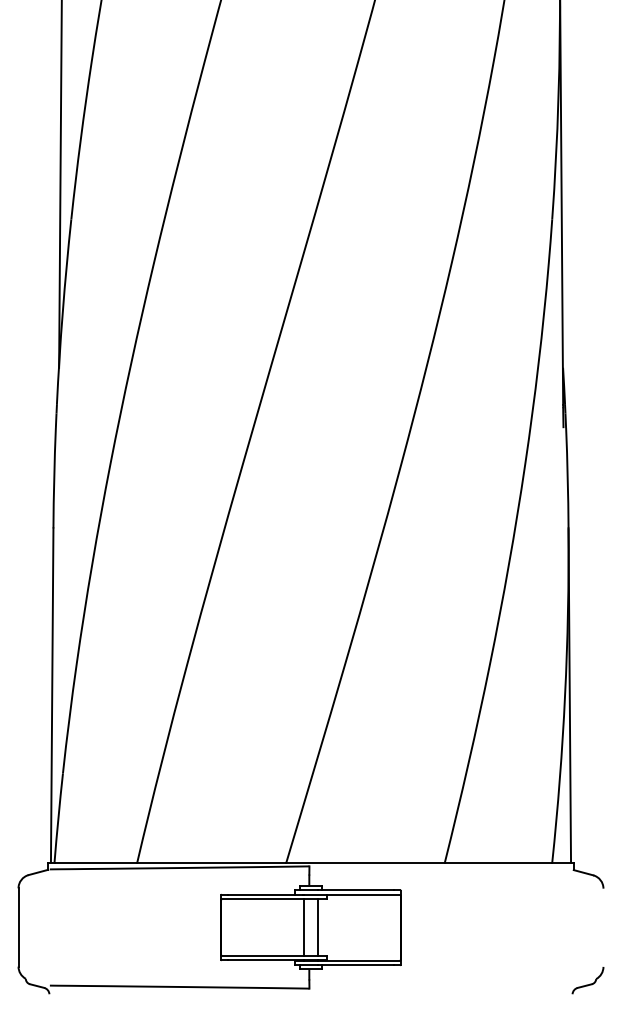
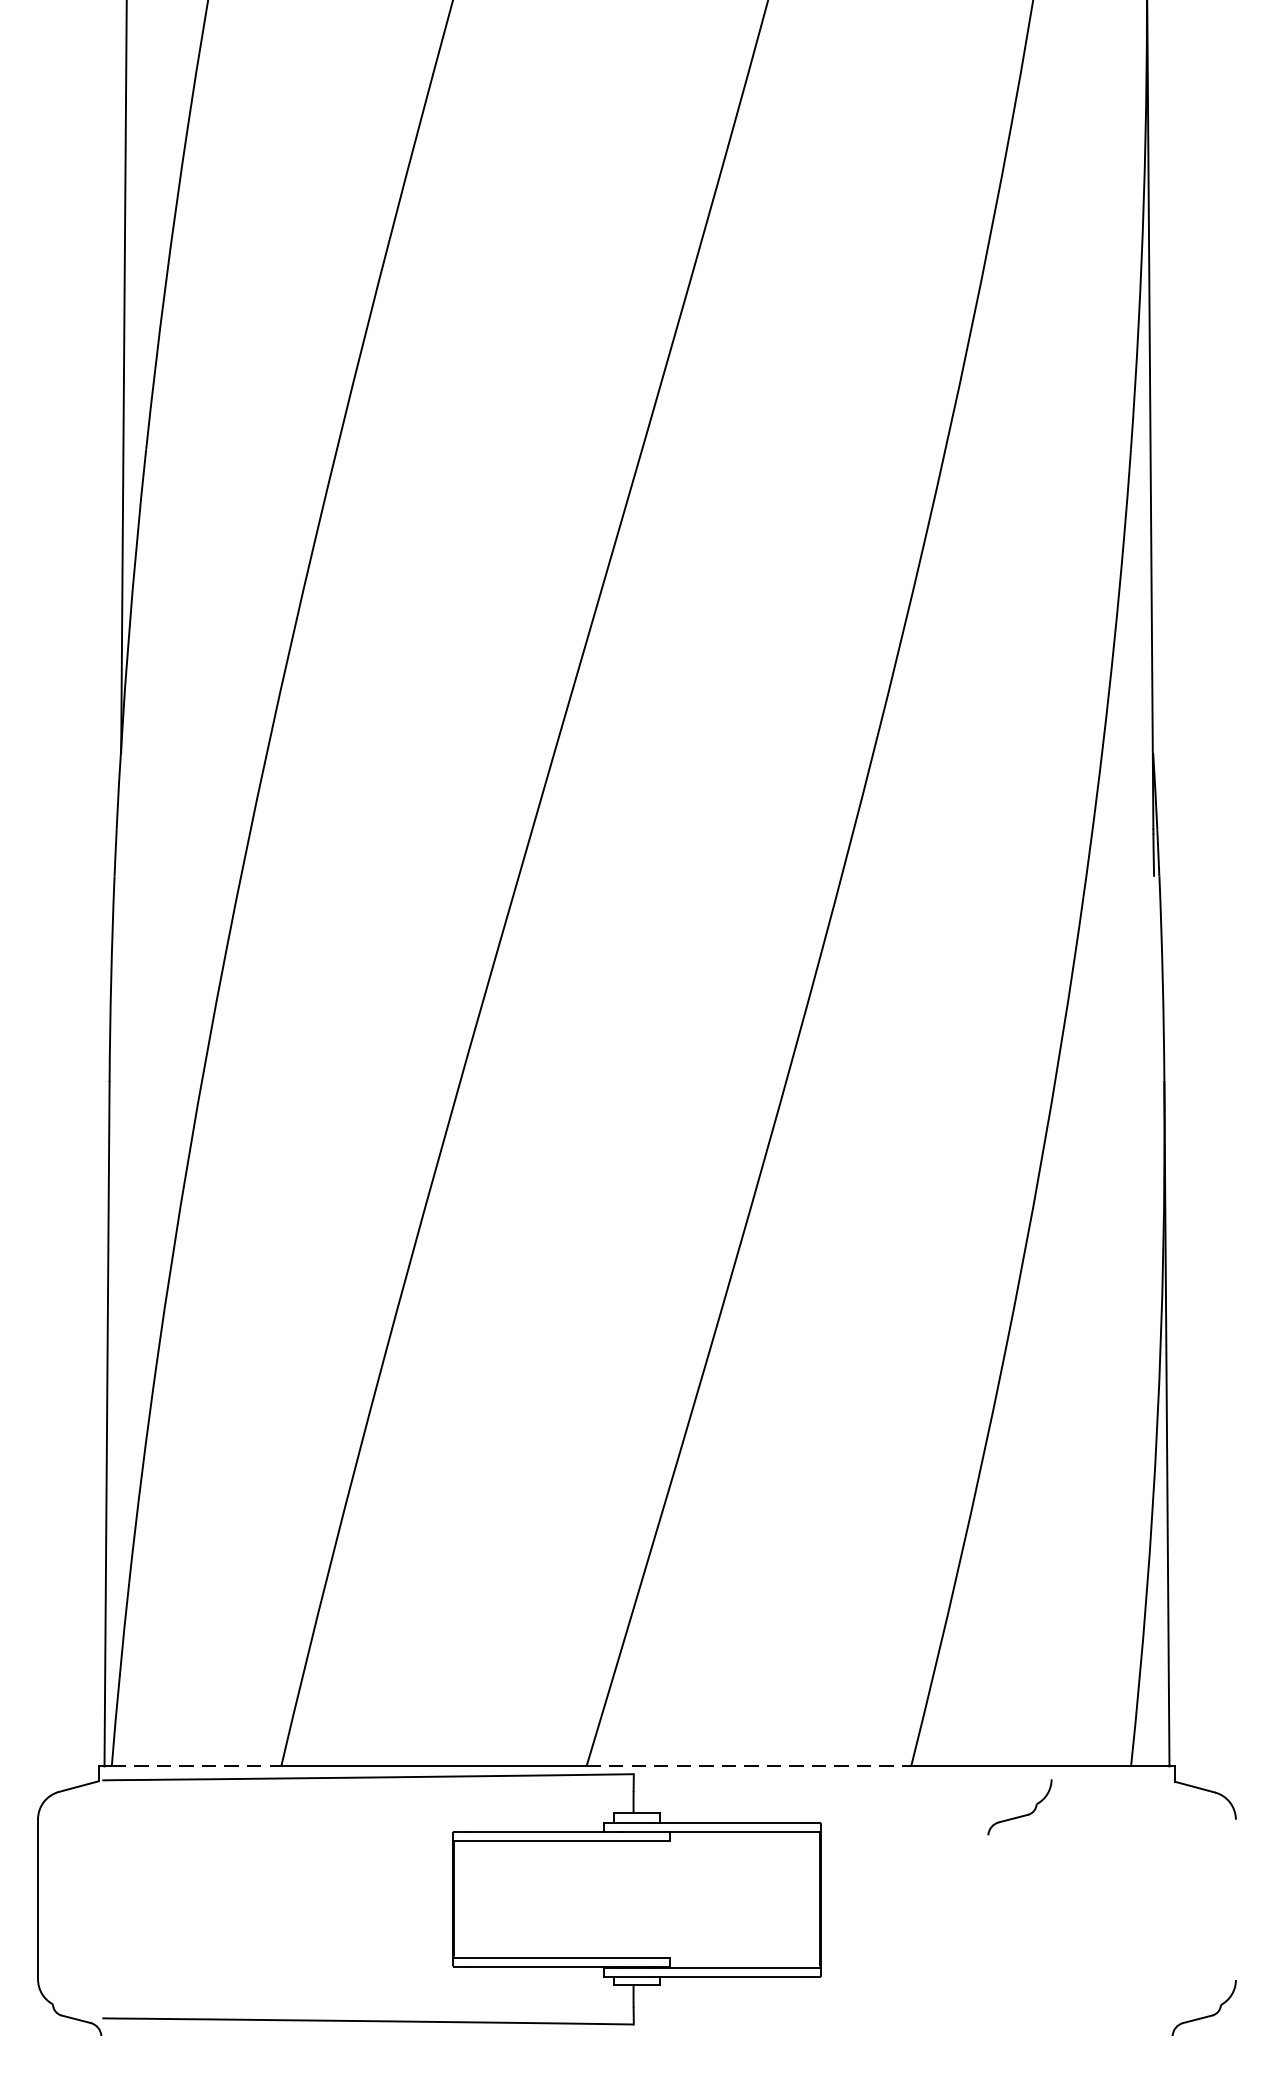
line: (96, 862) -> (197, 1766), solid -> dashed
line: (366, 862) -> (750, 1766), solid -> dashed
part: (497, 882) -> (1018, 1807), added
line: (304, 927) -> (623, 1899), removed
line: (317, 927) -> (650, 1899), removed

